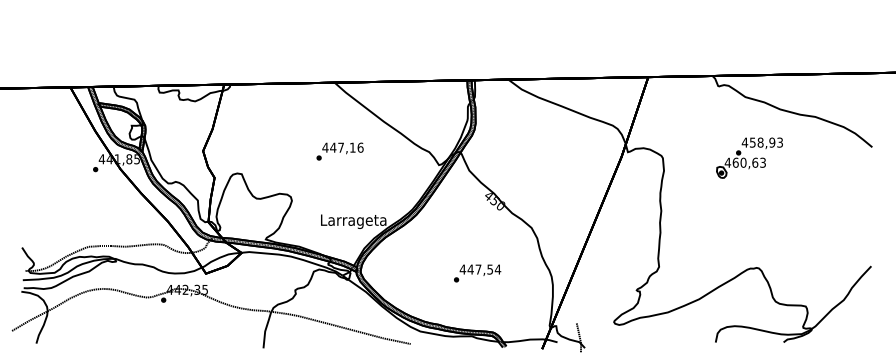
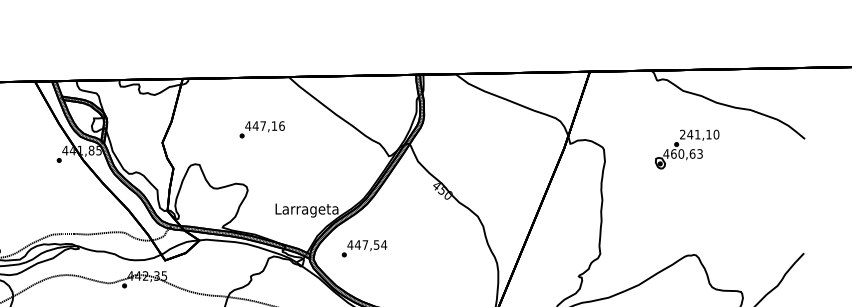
text: (762, 142) -> (699, 134), 458,93 -> 241,10
text: (339, 151) -> (261, 129), moved
text: (477, 273) -> (364, 248), moved

